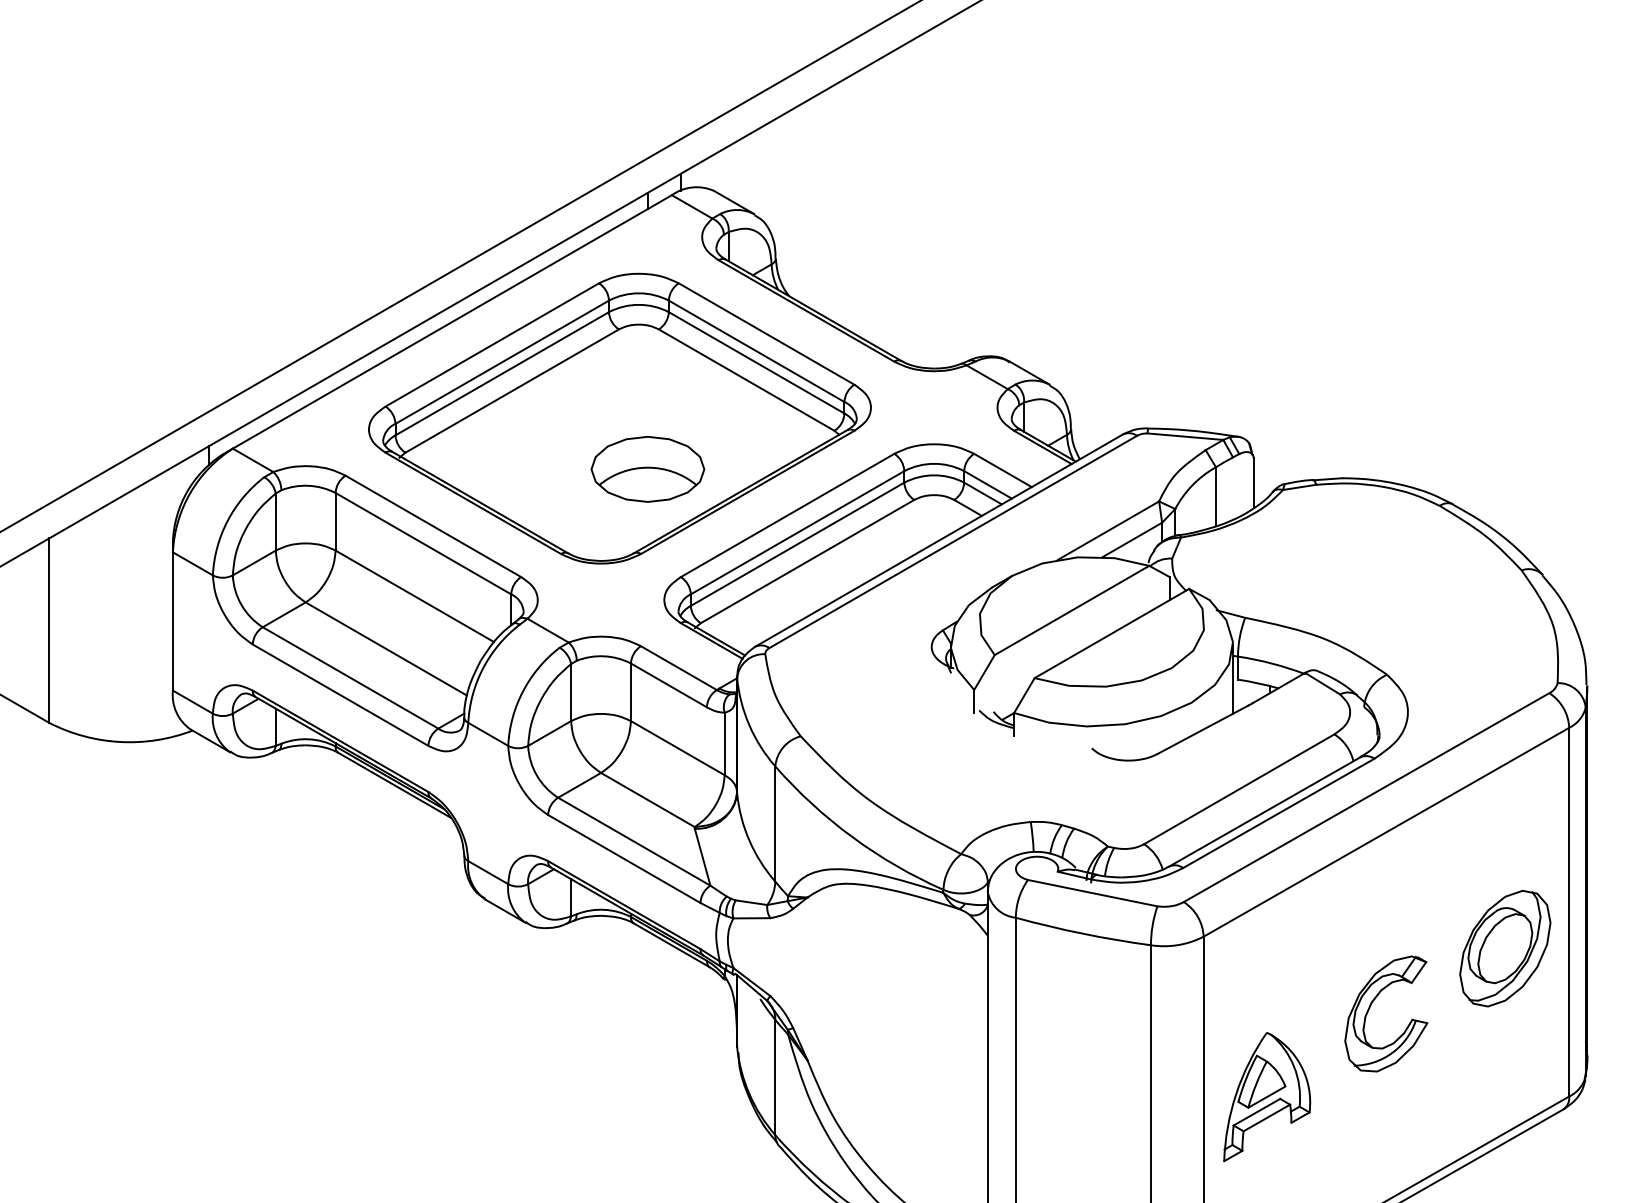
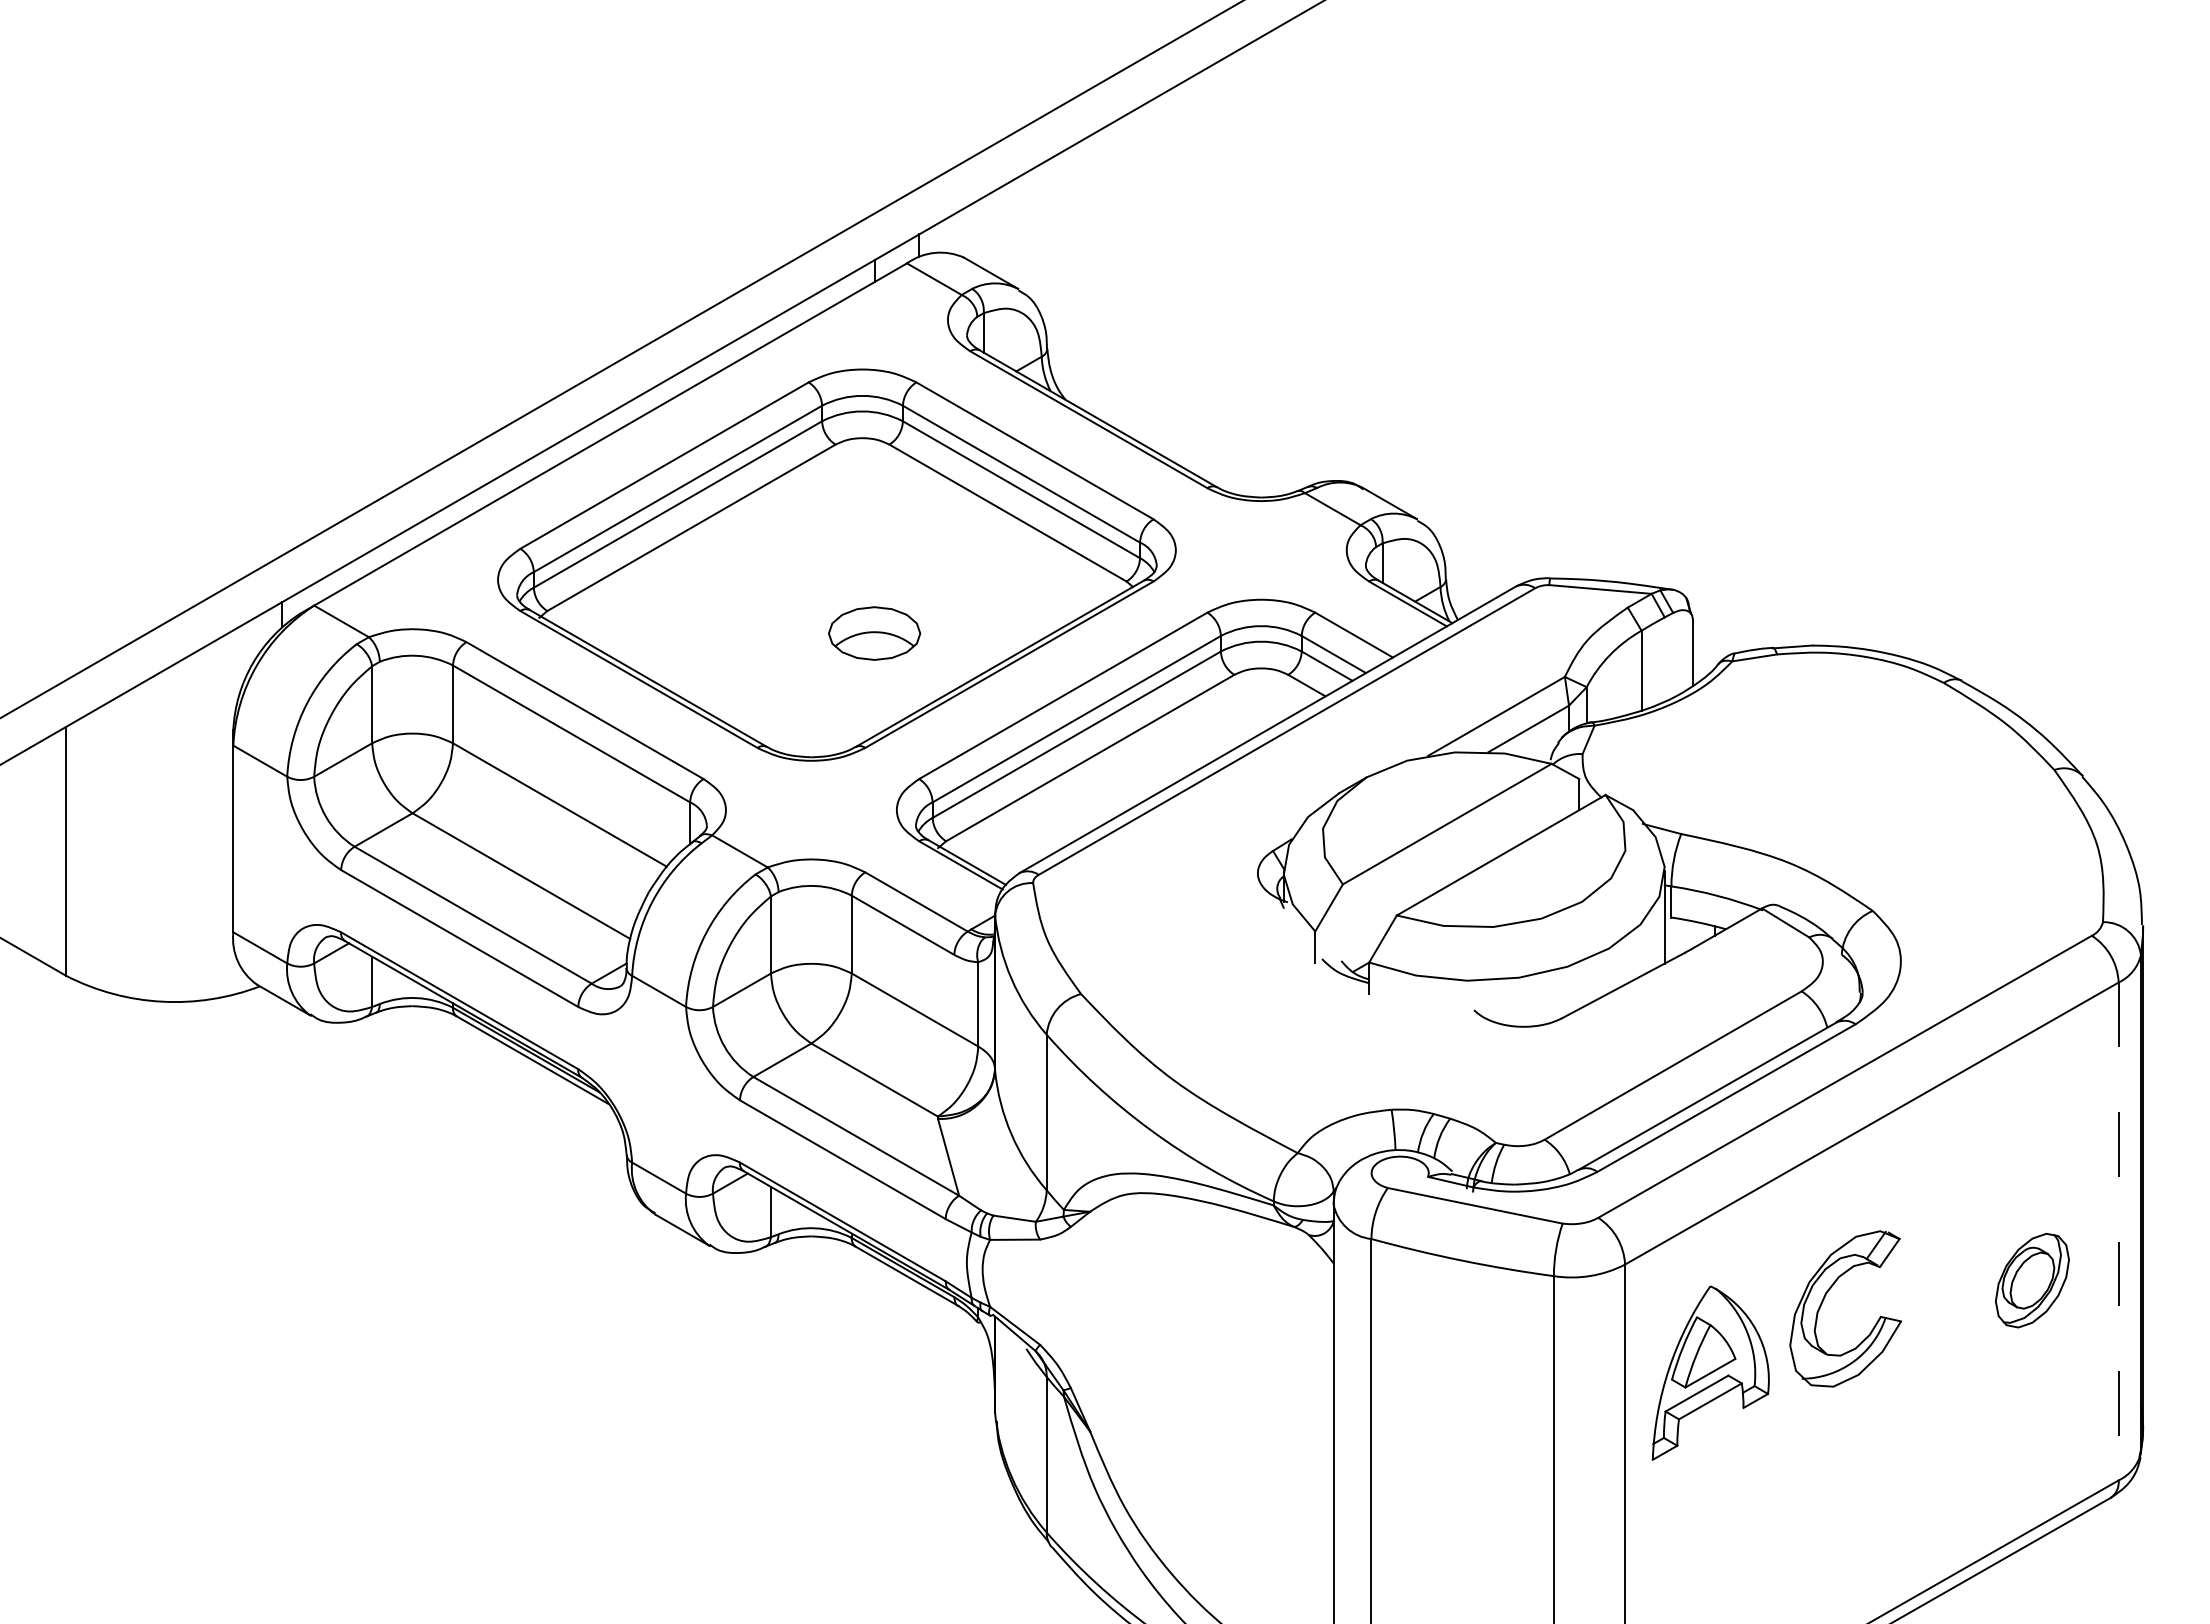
part: (647, 469) -> (874, 633), size x0.6
line: (1569, 912) -> (2118, 1231), solid -> dashed
part: (1505, 948) -> (2032, 1280), size x0.6
part: (1371, 1005) -> (1825, 1297), moved
part: (1266, 1096) -> (1710, 1372), moved

